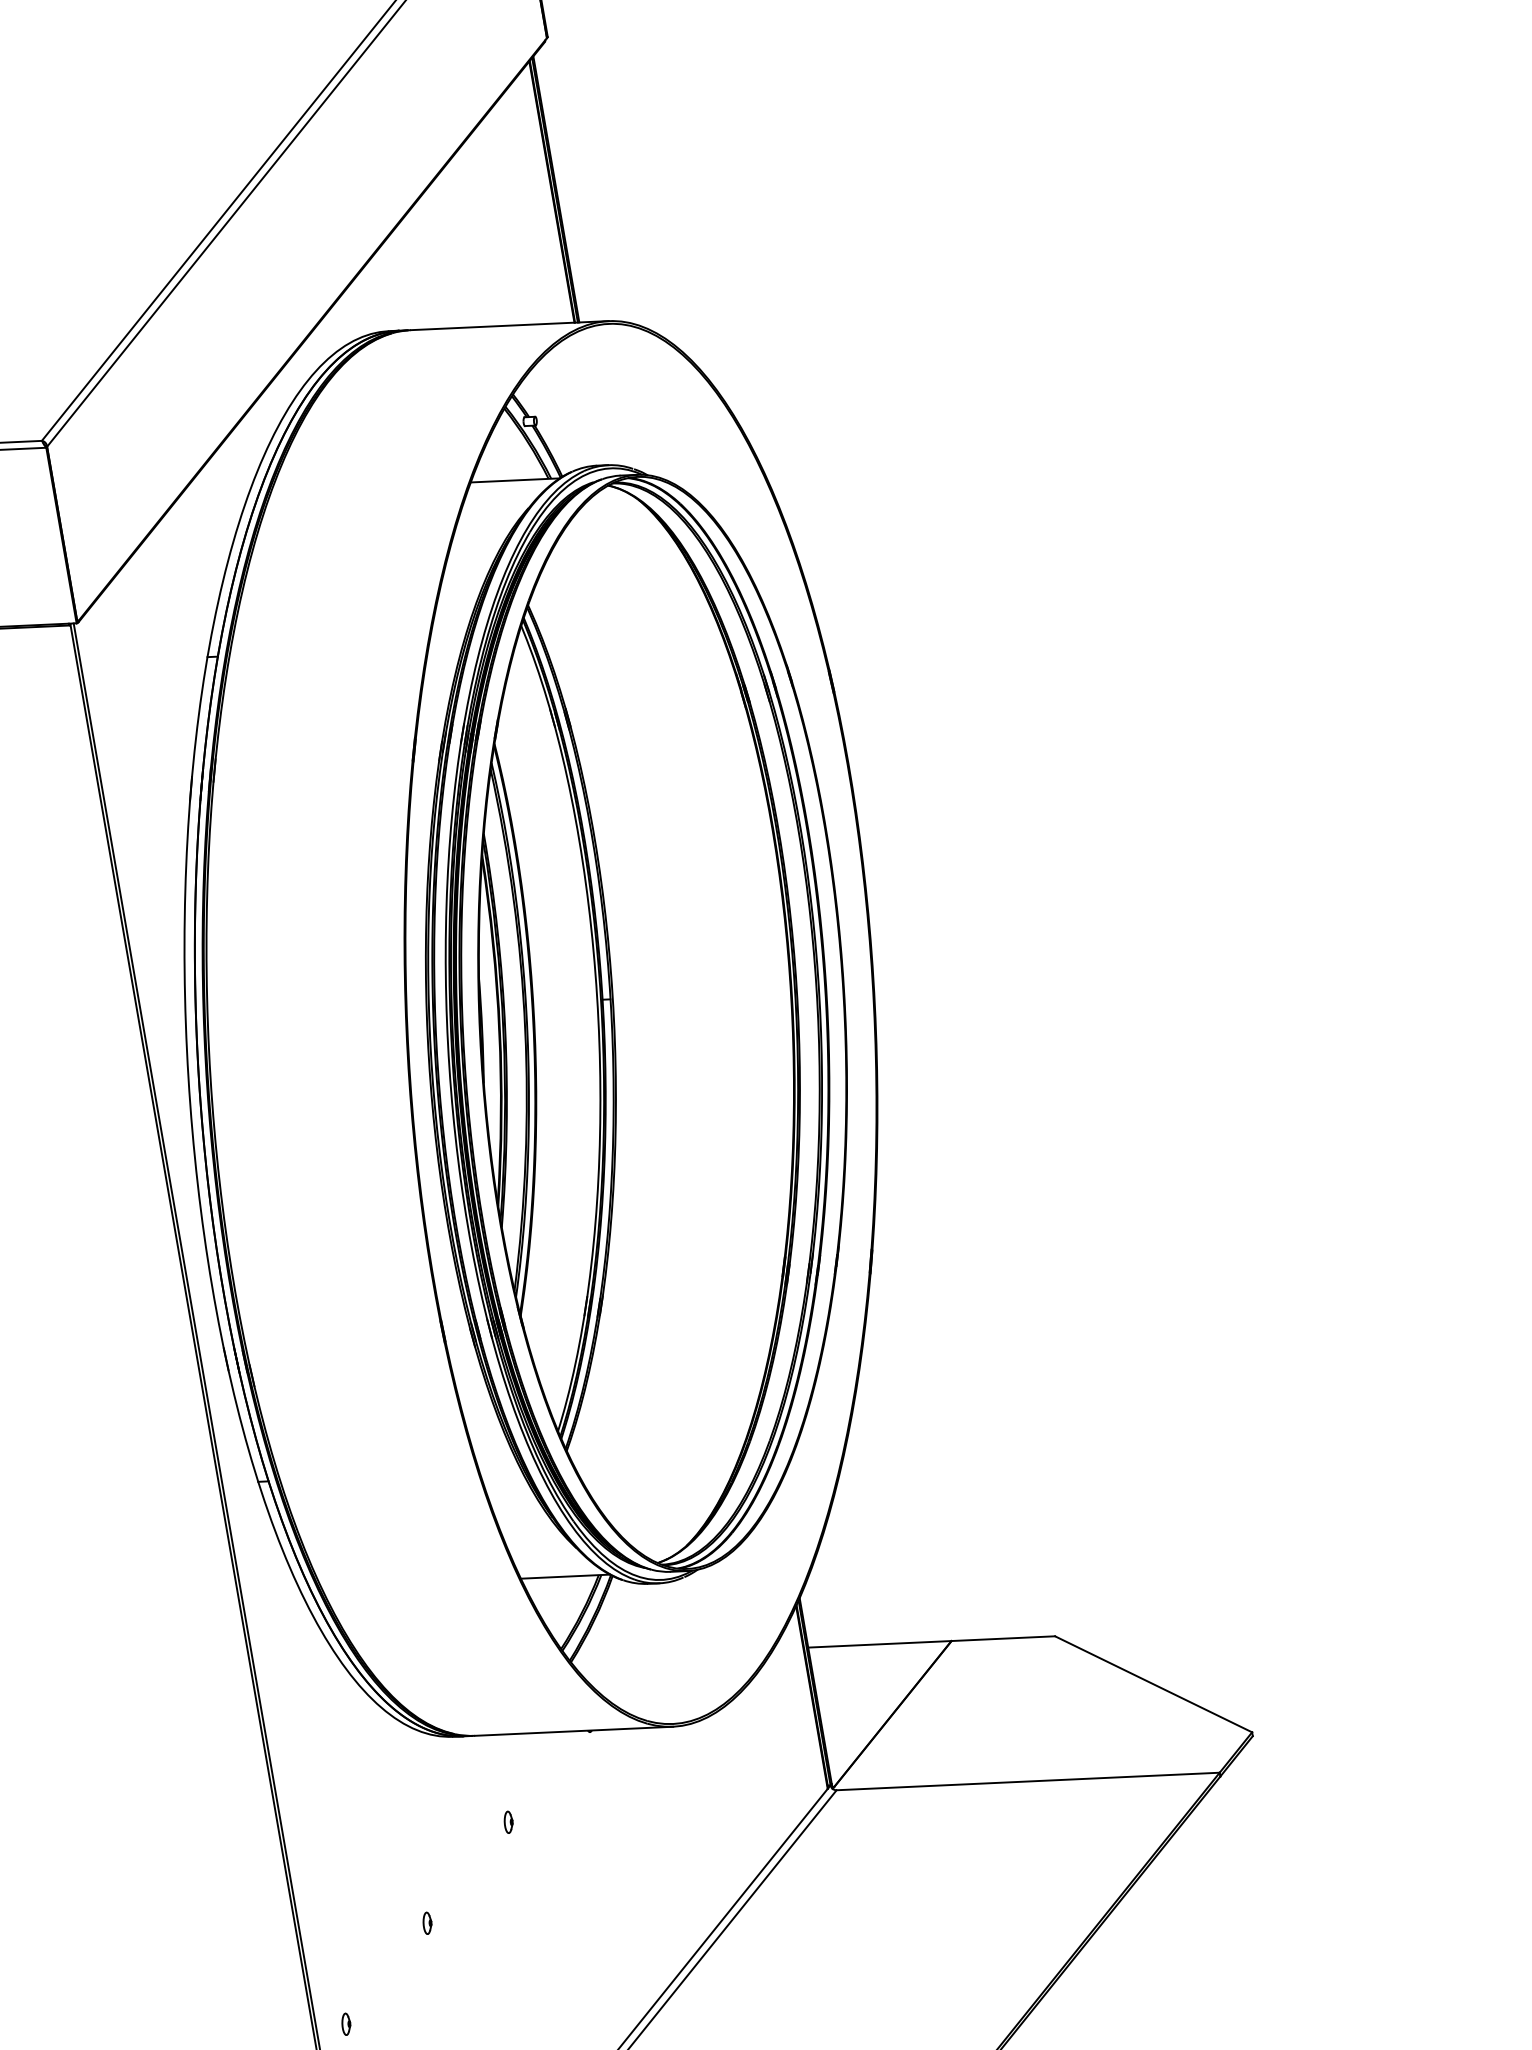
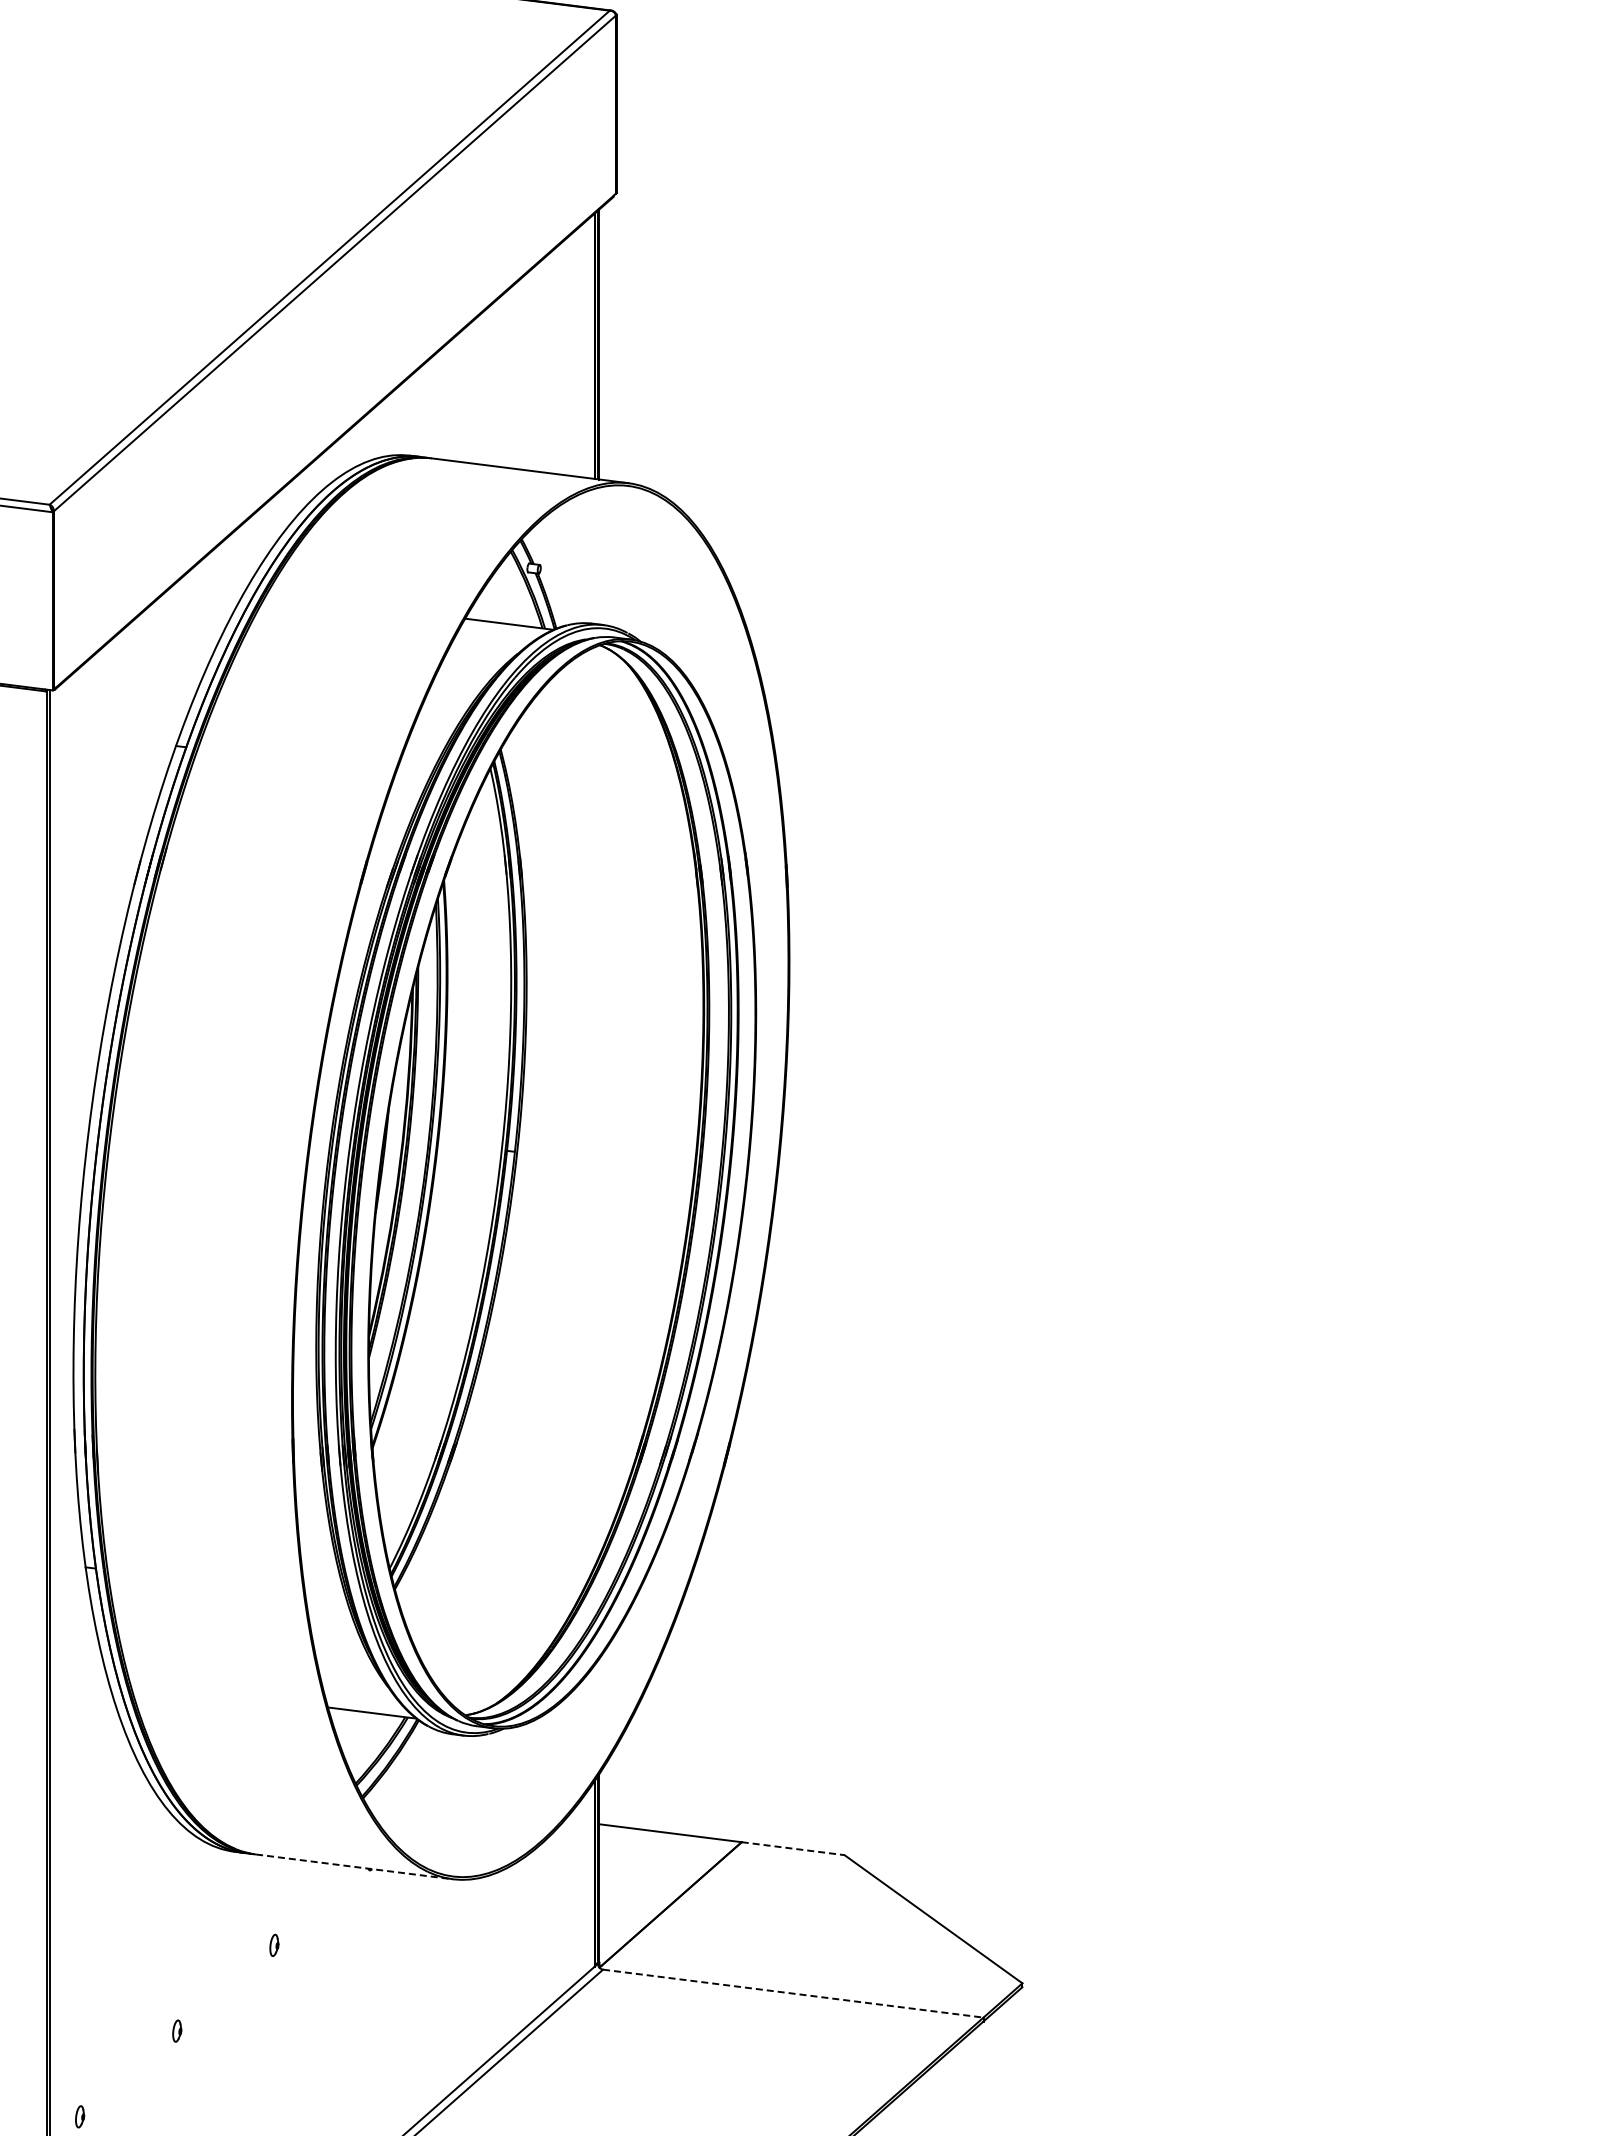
line: (1003, 1638) -> (793, 1848), solid -> dashed
line: (574, 1730) -> (354, 1866), solid -> dashed
line: (1028, 1781) -> (793, 1993), solid -> dashed

